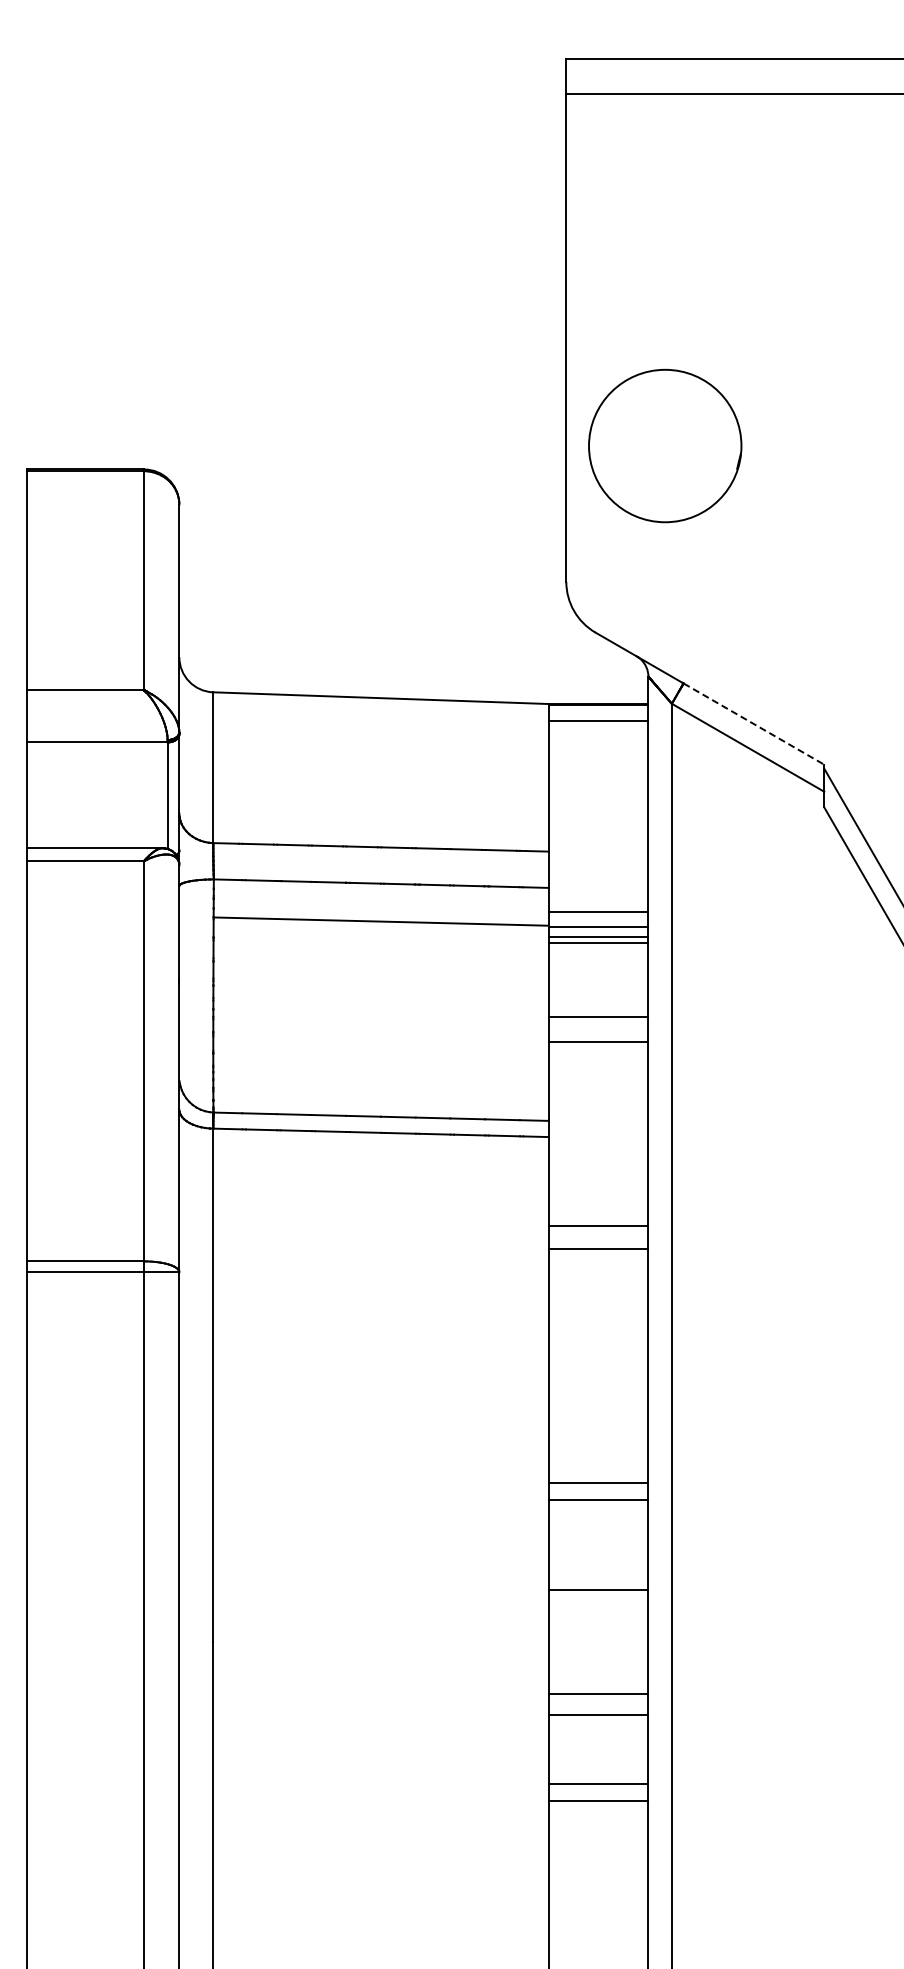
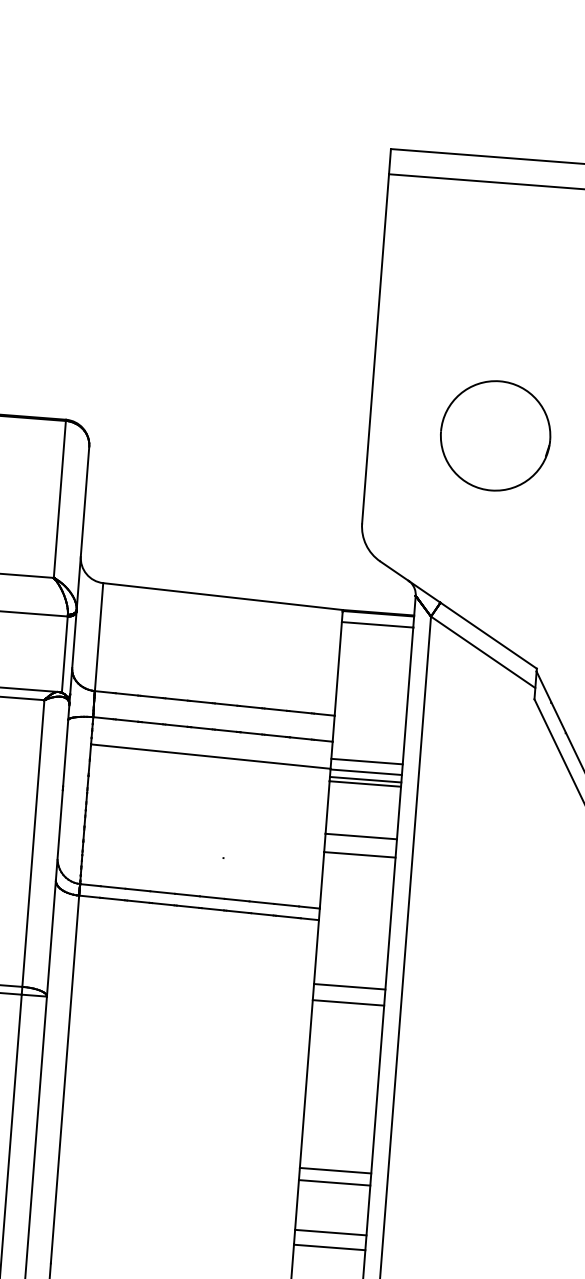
part: (665, 445) -> (495, 435), moved
line: (754, 724) -> (489, 636), dashed -> solid
line: (598, 1569) -> (330, 1232), added

